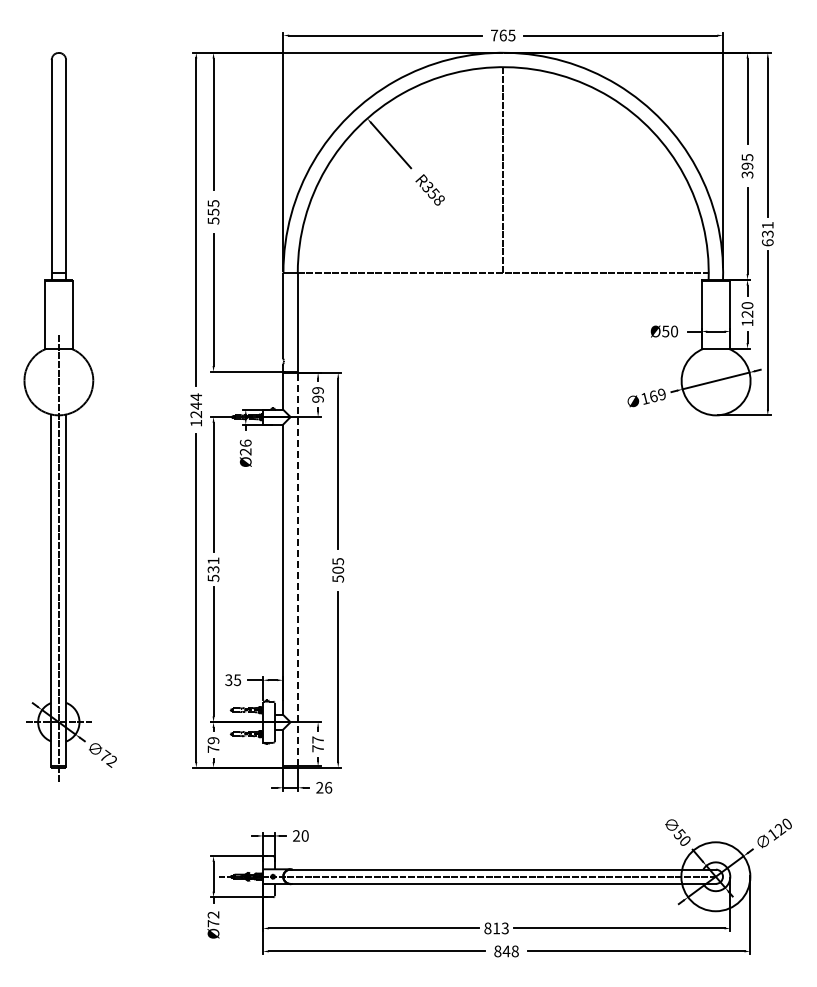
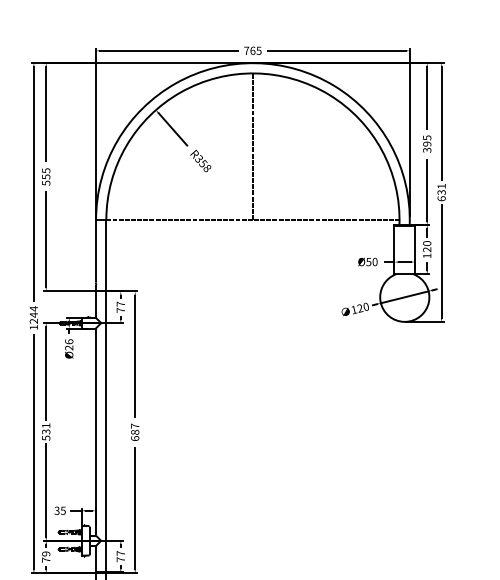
text: (317, 394) -> (120, 306), 99 -> 77
text: (657, 395) -> (362, 307), 169 -> 120
line: (297, 568) -> (106, 431), dashed -> solid
text: (338, 570) -> (135, 432), 505 -> 687

